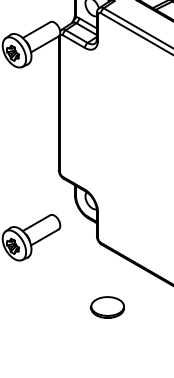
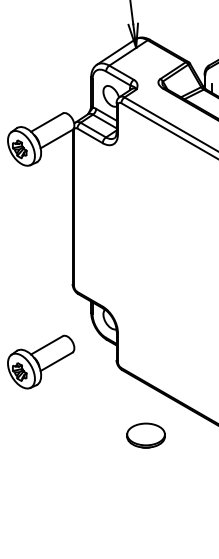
part: (107, 307) -> (145, 435), moved

